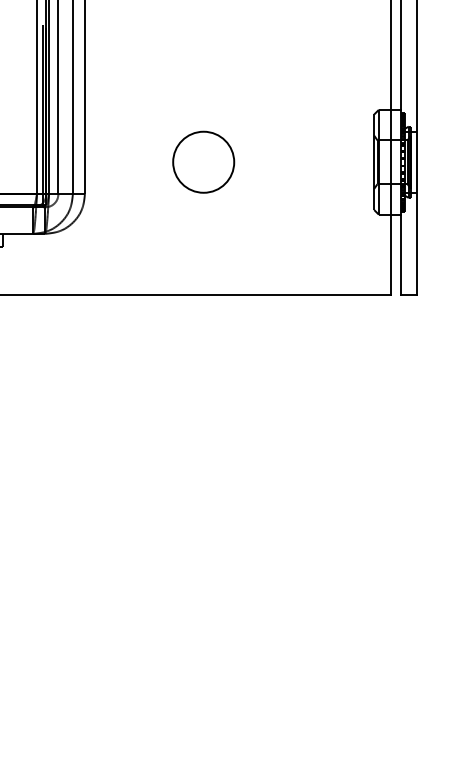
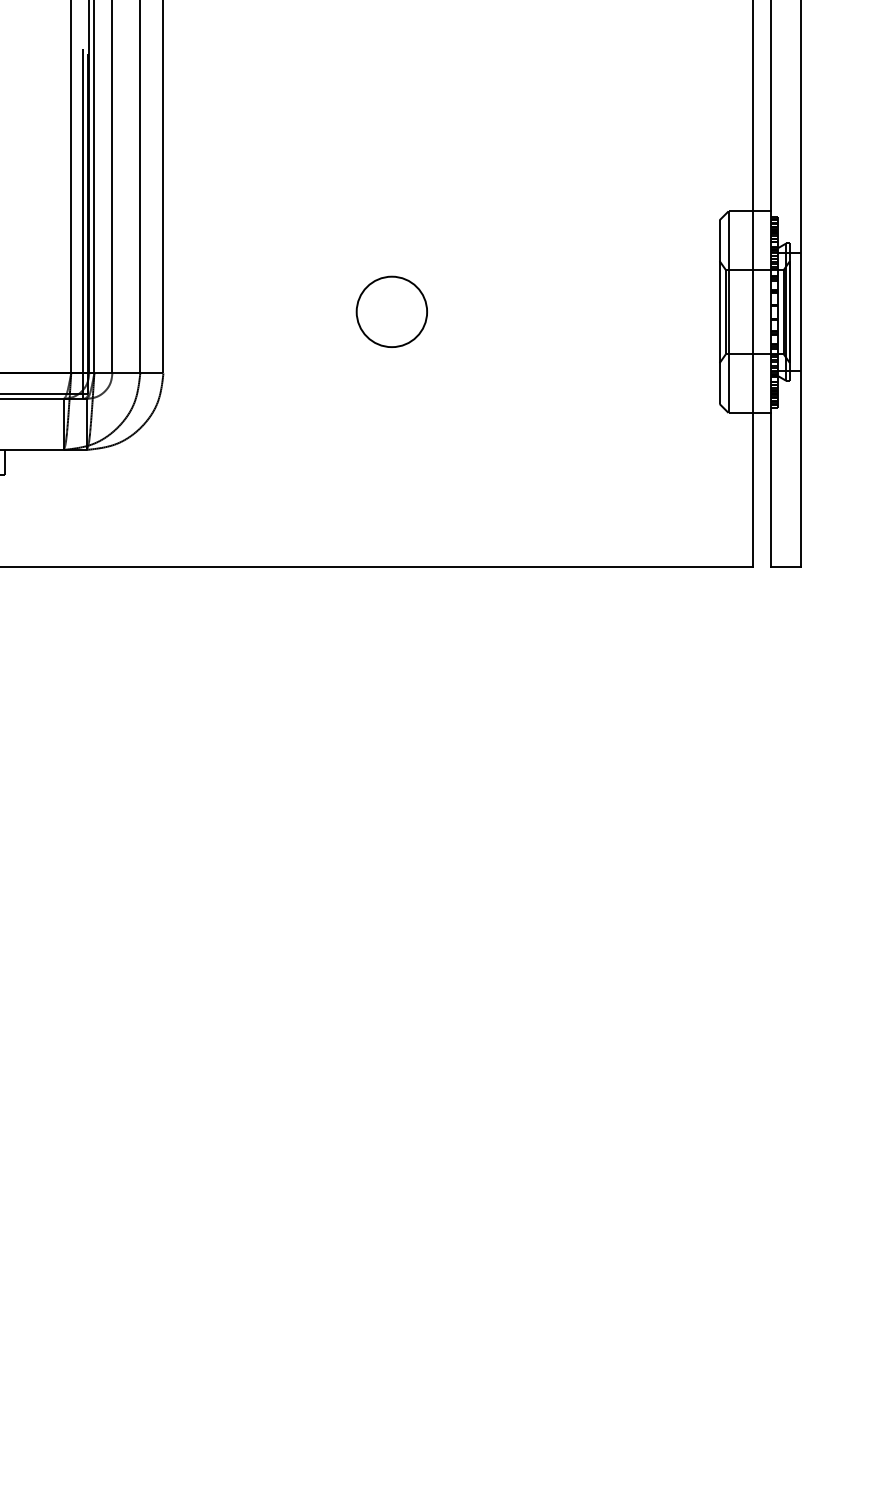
circle: (203, 161) -> (391, 310), size x0.6

